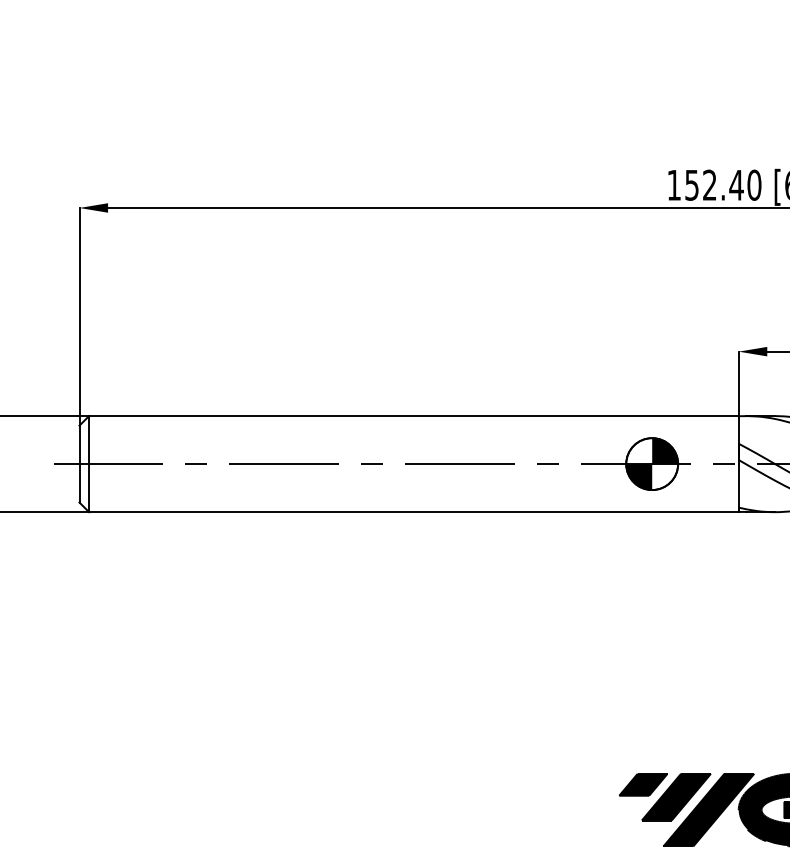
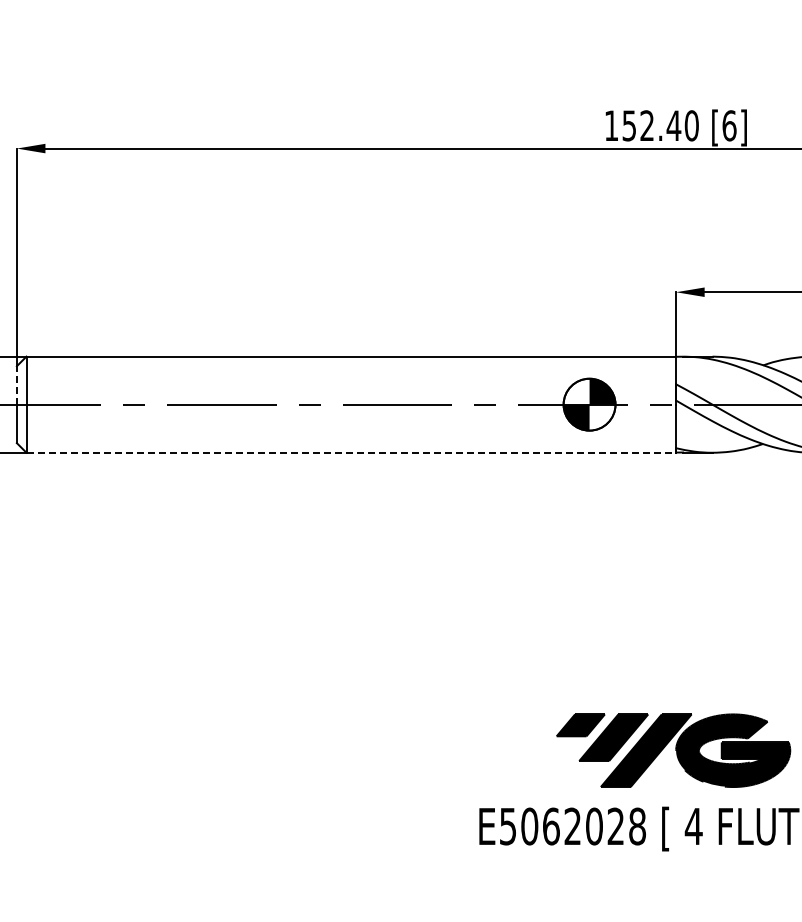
line: (79, 443) -> (16, 384), solid -> dashed
line: (414, 511) -> (351, 452), solid -> dashed

